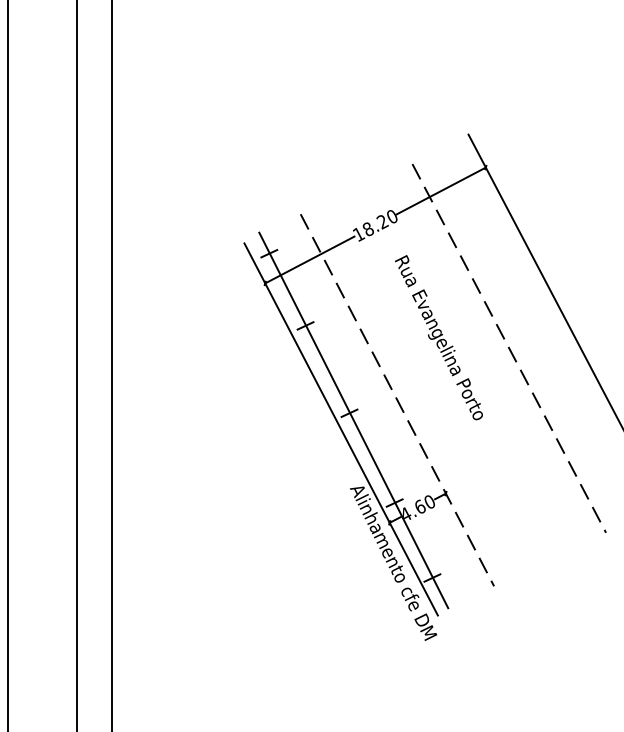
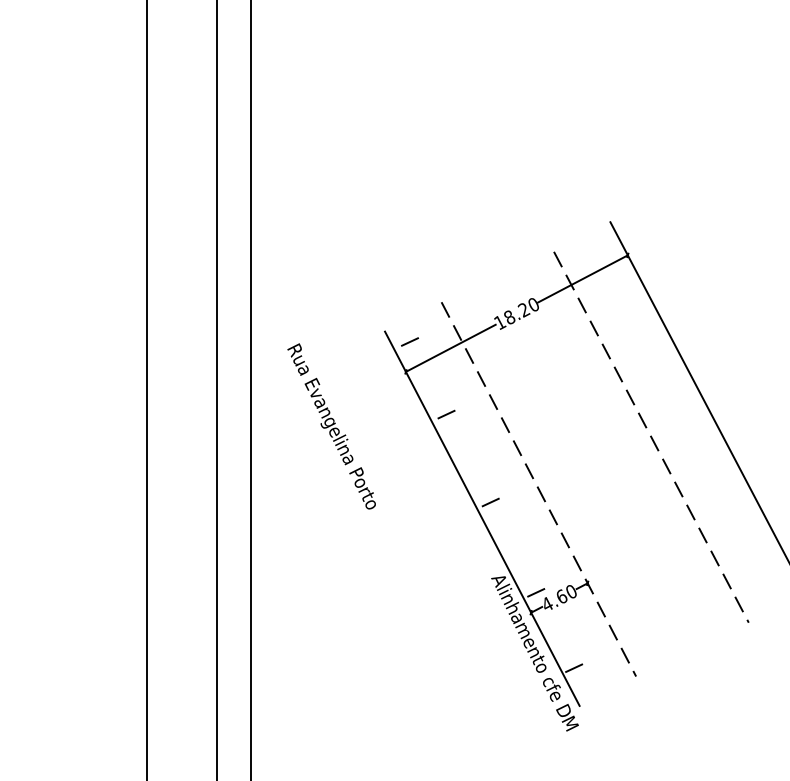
text: (438, 337) -> (331, 426), moved
line: (353, 420) -> (494, 509), removed

